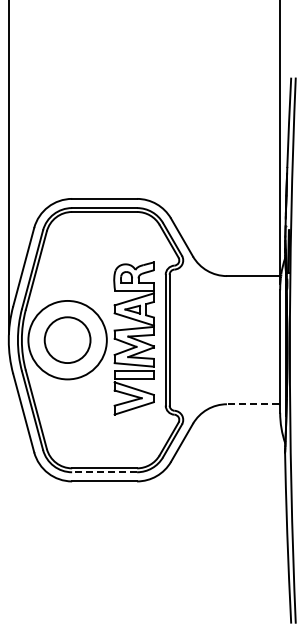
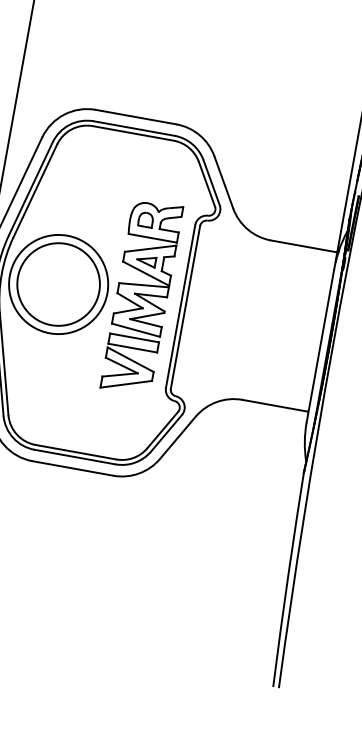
circle: (67, 339) -> (58, 283), size x1.43
line: (252, 404) -> (274, 405), dashed -> solid
line: (104, 472) -> (74, 457), dashed -> solid

